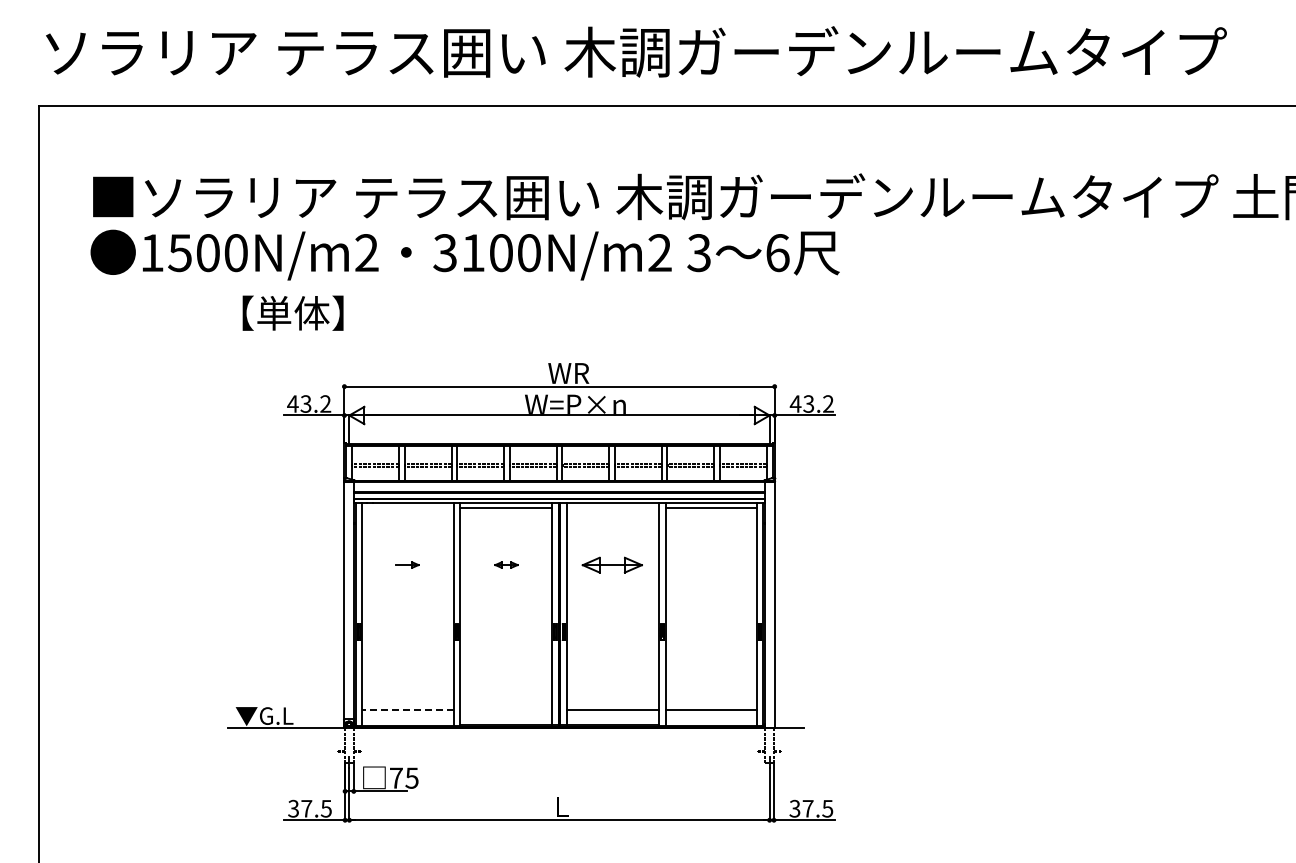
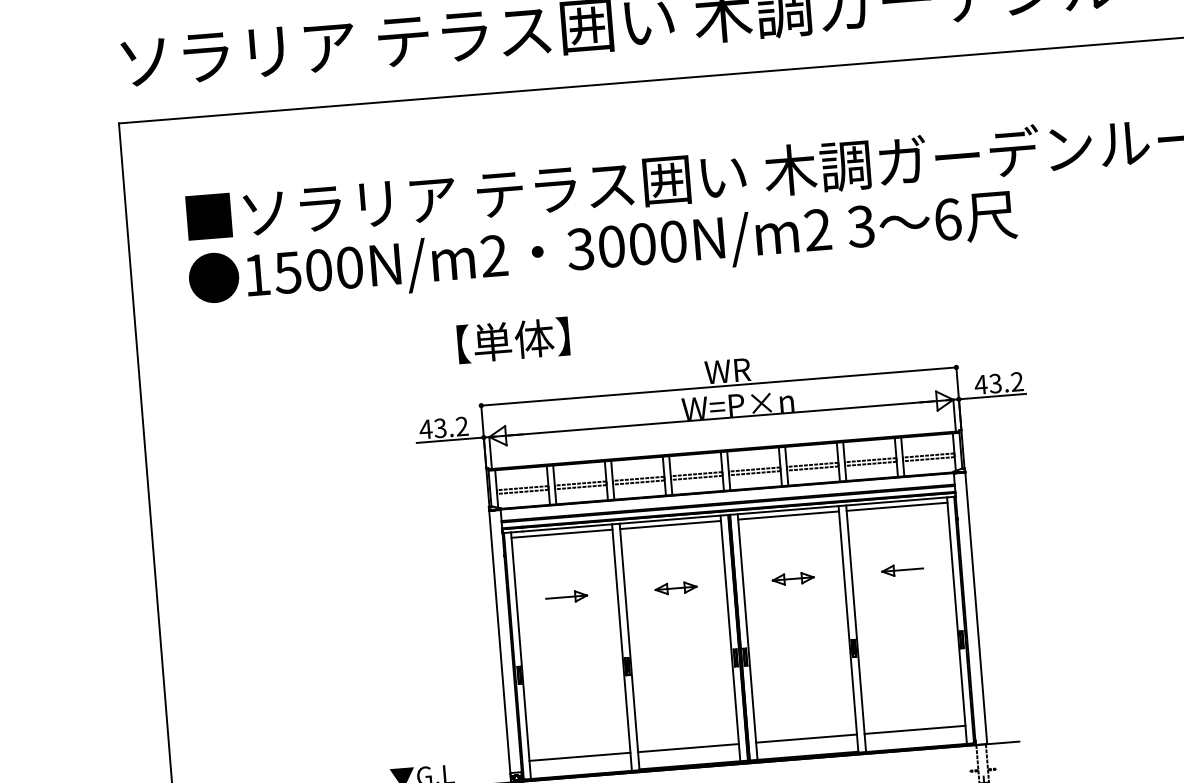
text: (473, 253) -> (611, 247), 3100N/m2 -> 3000N/m2
text: (292, 312) -> (512, 339), moved
line: (407, 507) -> (561, 533), added
line: (612, 507) -> (788, 515), added
part: (407, 564) -> (566, 596), size x1.67
part: (506, 564) -> (676, 587), size x1.67
part: (612, 564) -> (793, 578), size x0.62
part: (711, 564) -> (902, 569), added
line: (407, 709) -> (579, 756), dashed -> solid
line: (505, 709) -> (687, 747), added

